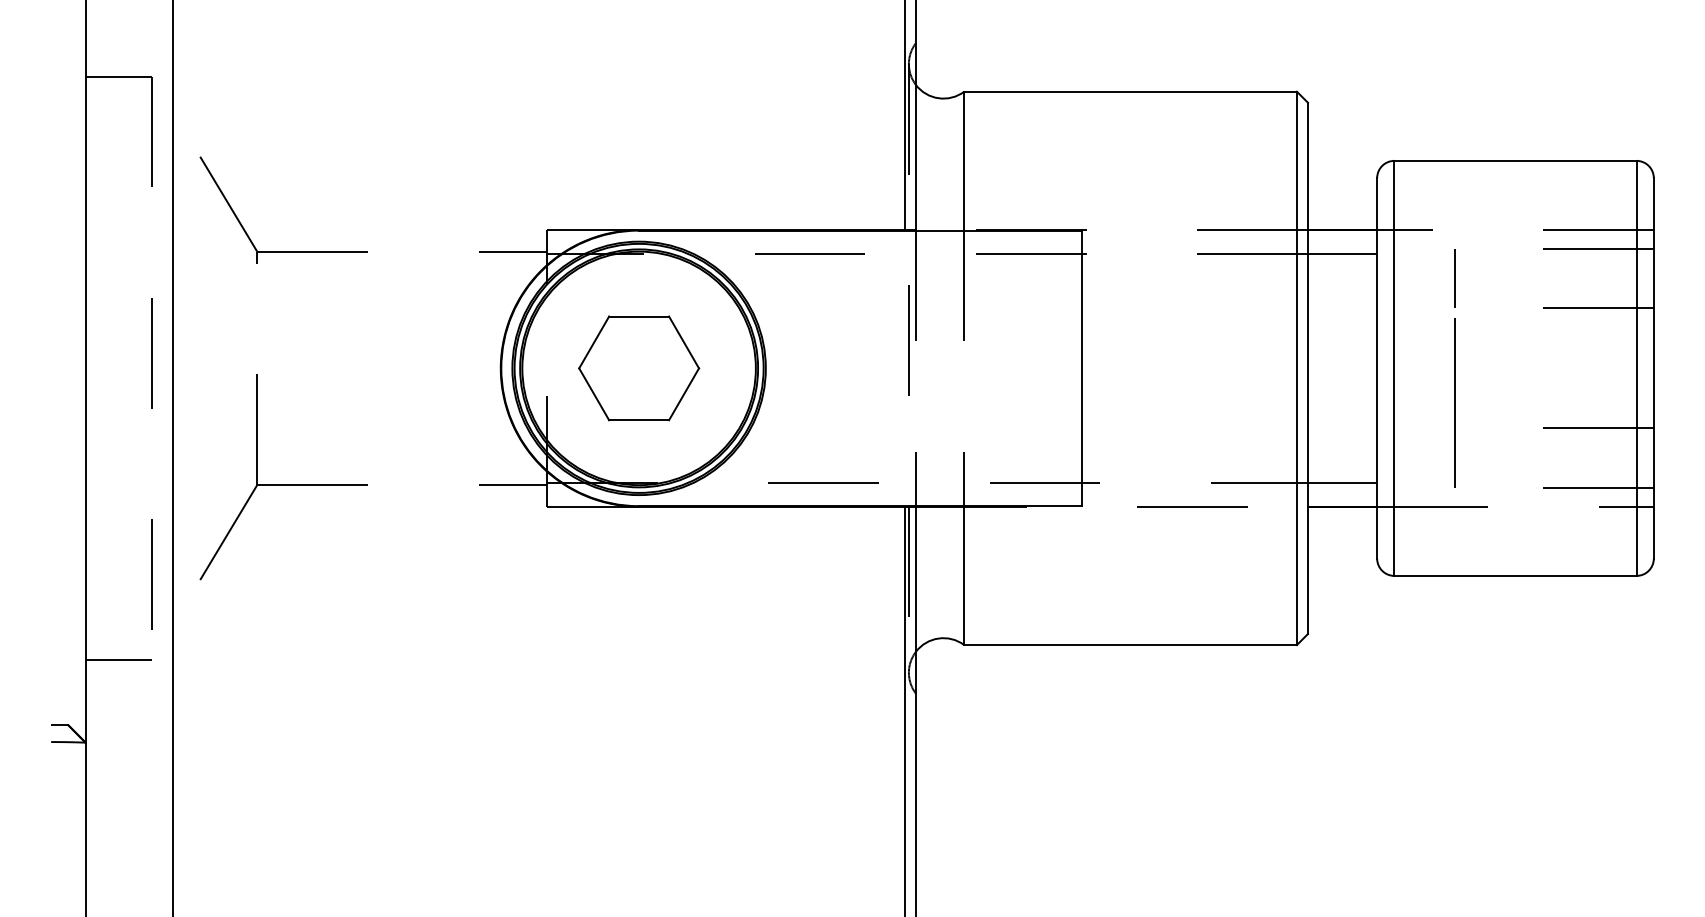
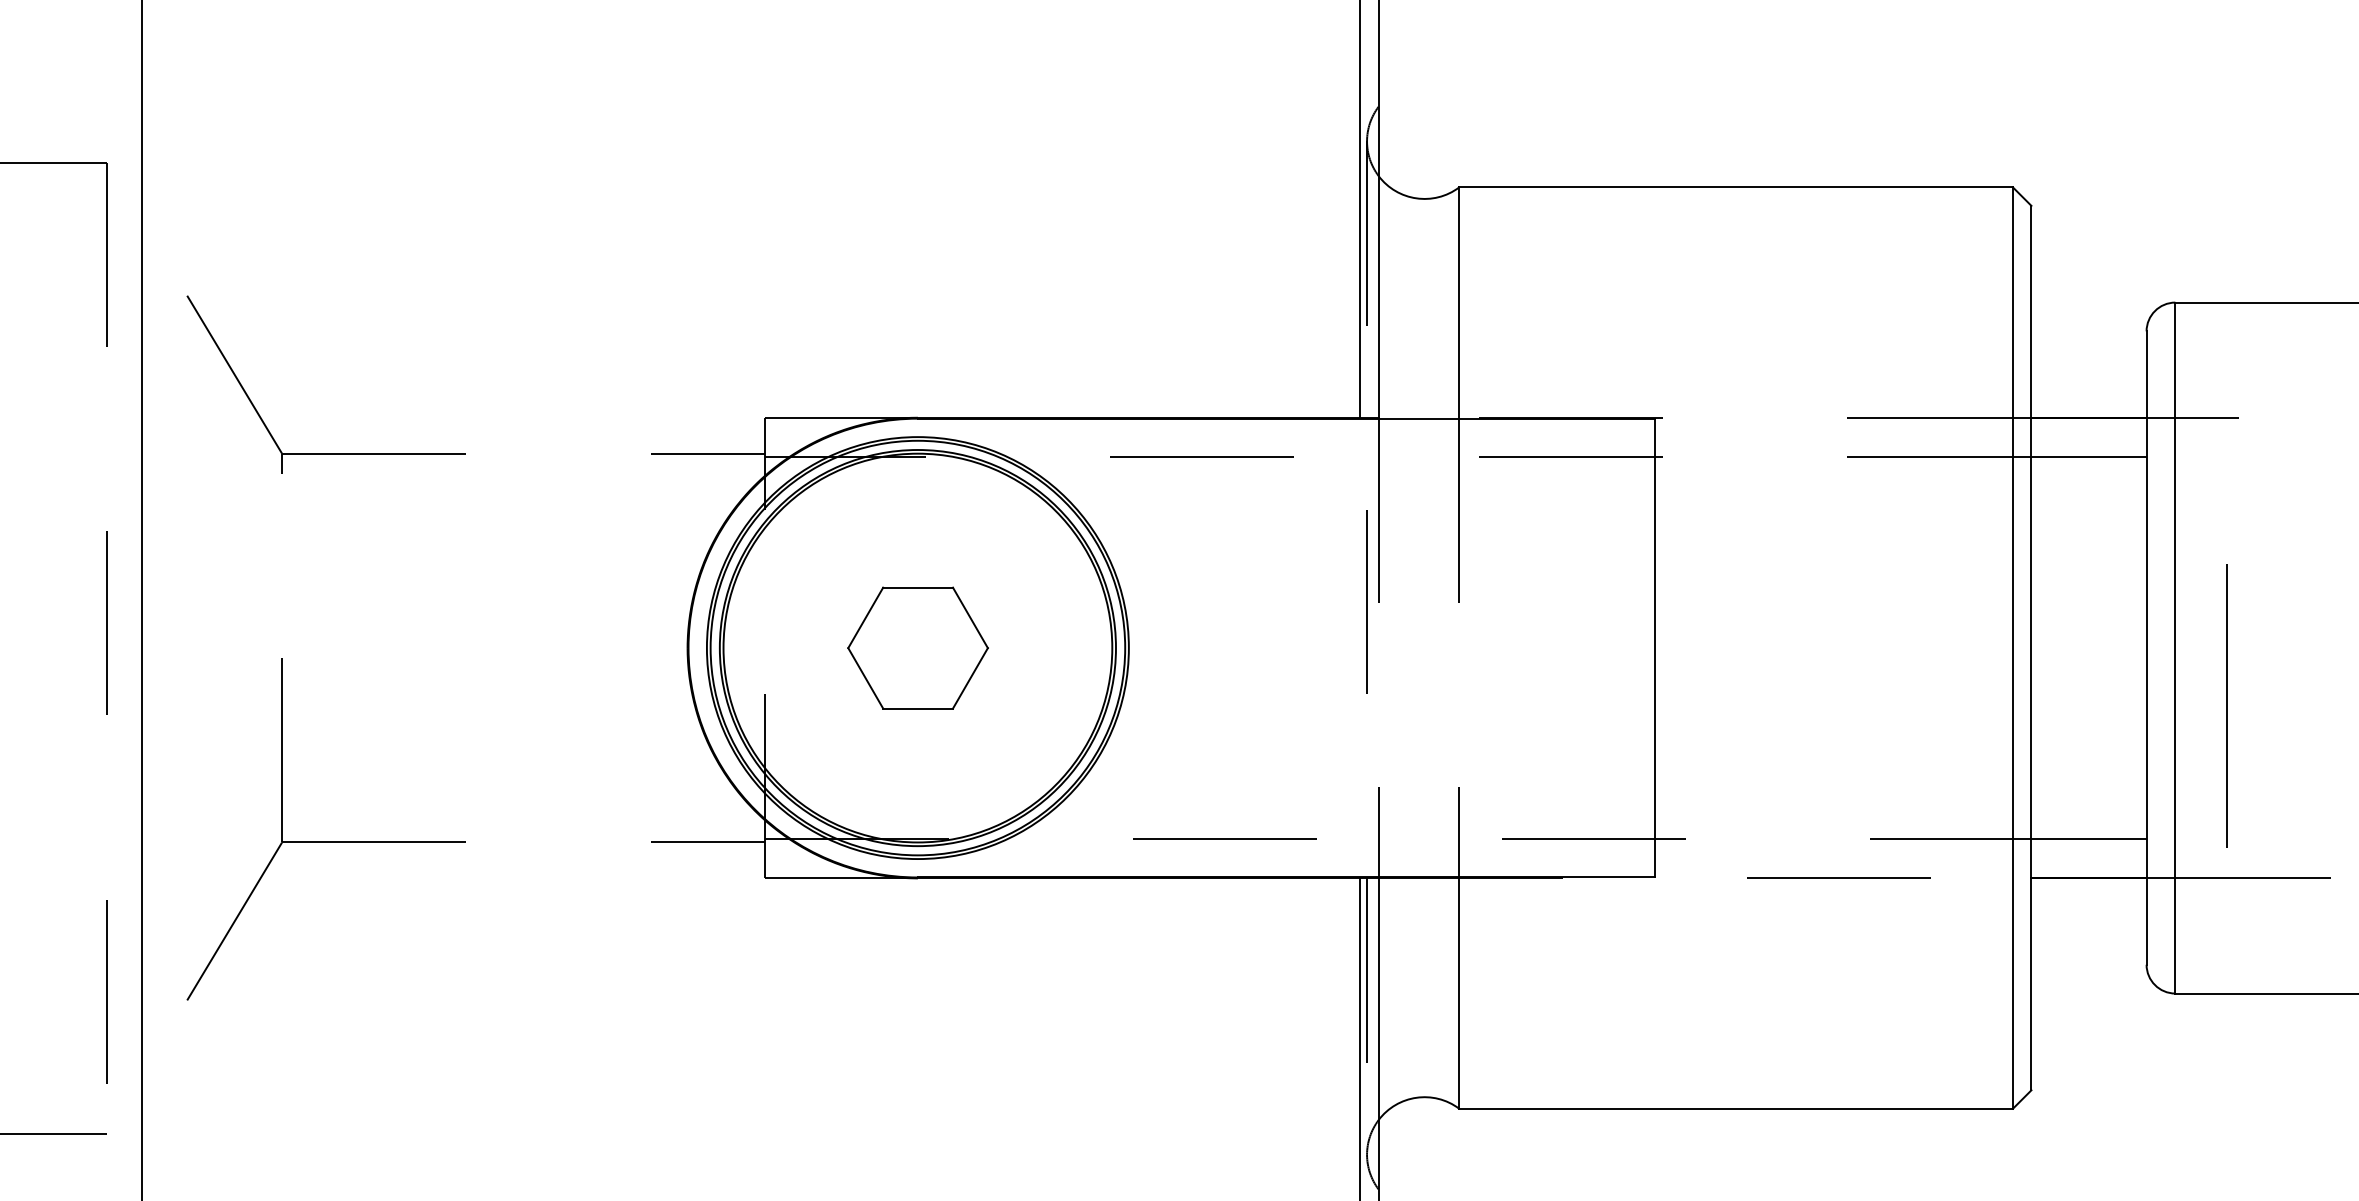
line: (1454, 278) -> (2275, 498), removed
part: (639, 368) -> (918, 648), size x0.7
line: (1454, 402) -> (2227, 704), moved

